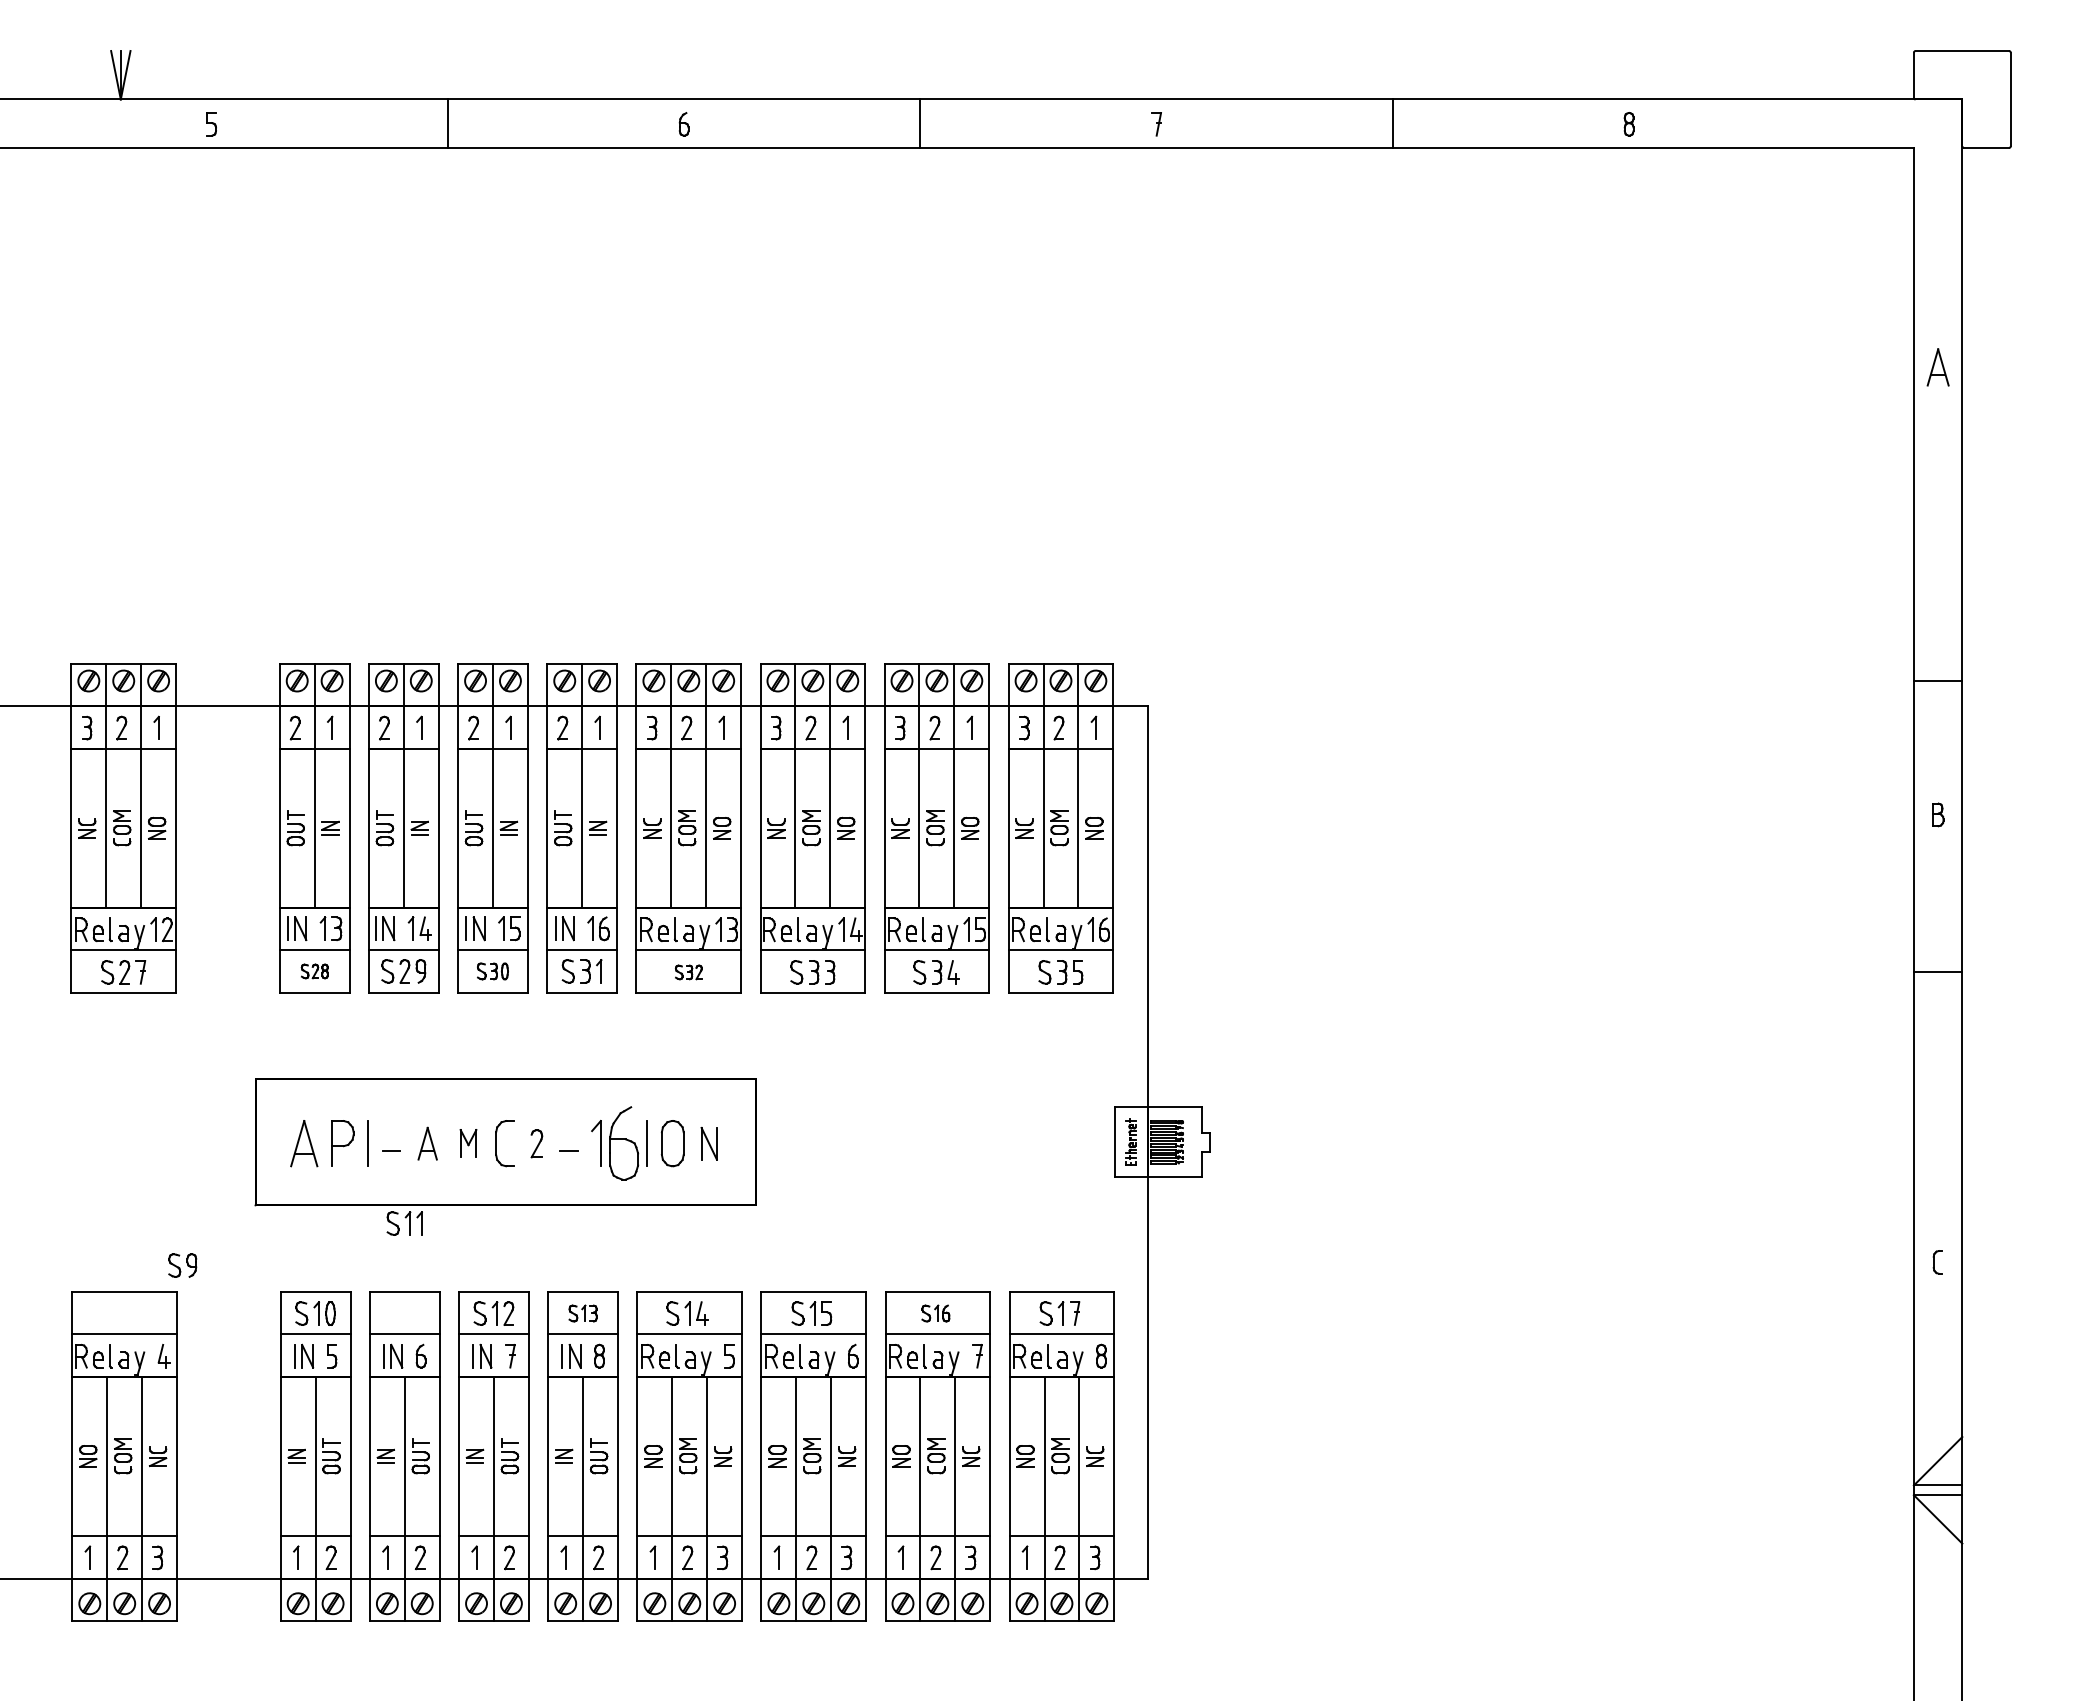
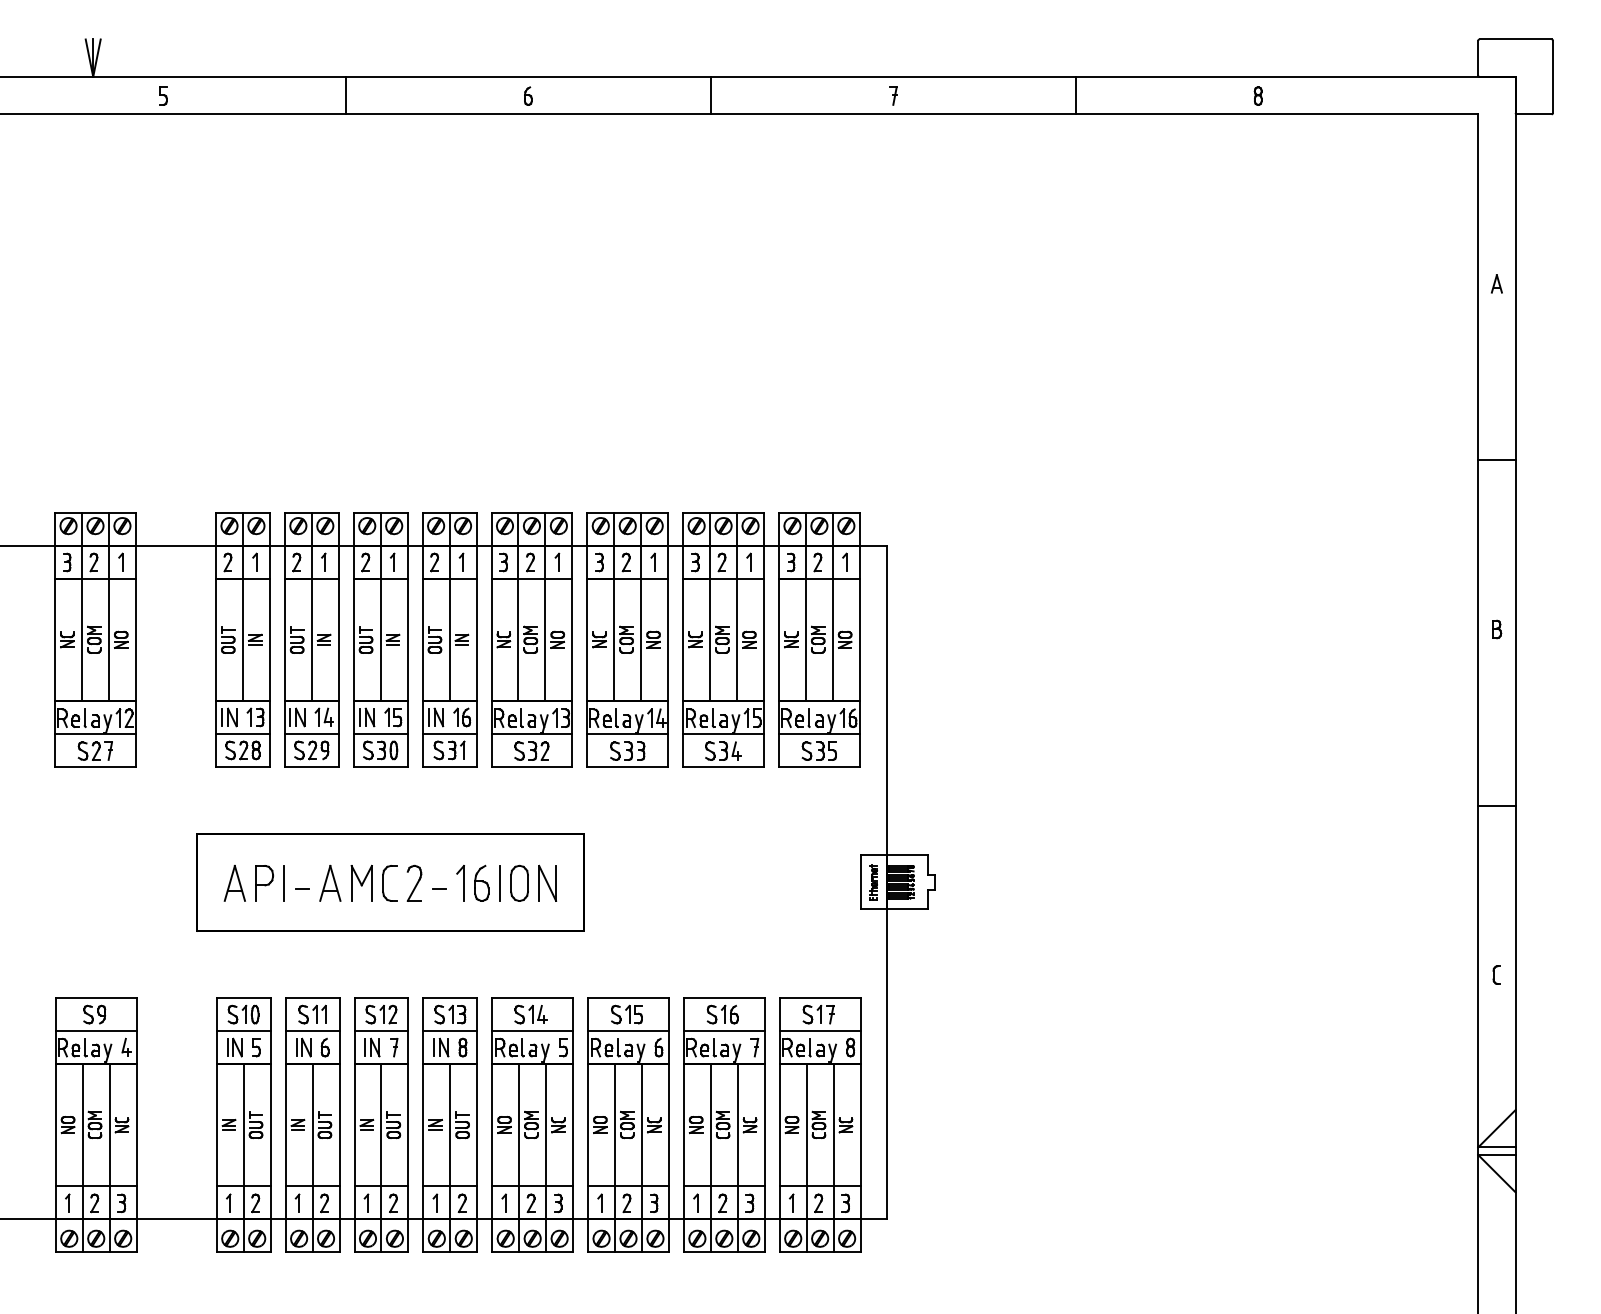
part: (1937, 367) -> (1496, 283), size x0.62
line: (1937, 681) -> (1496, 460), moved
part: (314, 971) -> (242, 750), size x1.67
part: (492, 971) -> (380, 750), size x1.43
line: (1937, 971) -> (1496, 805), moved
part: (688, 972) -> (531, 751), size x1.67
part: (427, 1143) -> (330, 883), size x1.43
part: (468, 1143) -> (361, 883), size x1.67
part: (536, 1143) -> (414, 883), size x1.67
part: (623, 1143) -> (481, 883), size x0.62
part: (709, 1143) -> (547, 883), size x1.43
part: (404, 1223) -> (312, 1014), moved
part: (182, 1265) -> (94, 1014), moved
part: (582, 1313) -> (449, 1014), size x1.43
part: (935, 1313) -> (722, 1014), size x1.43

